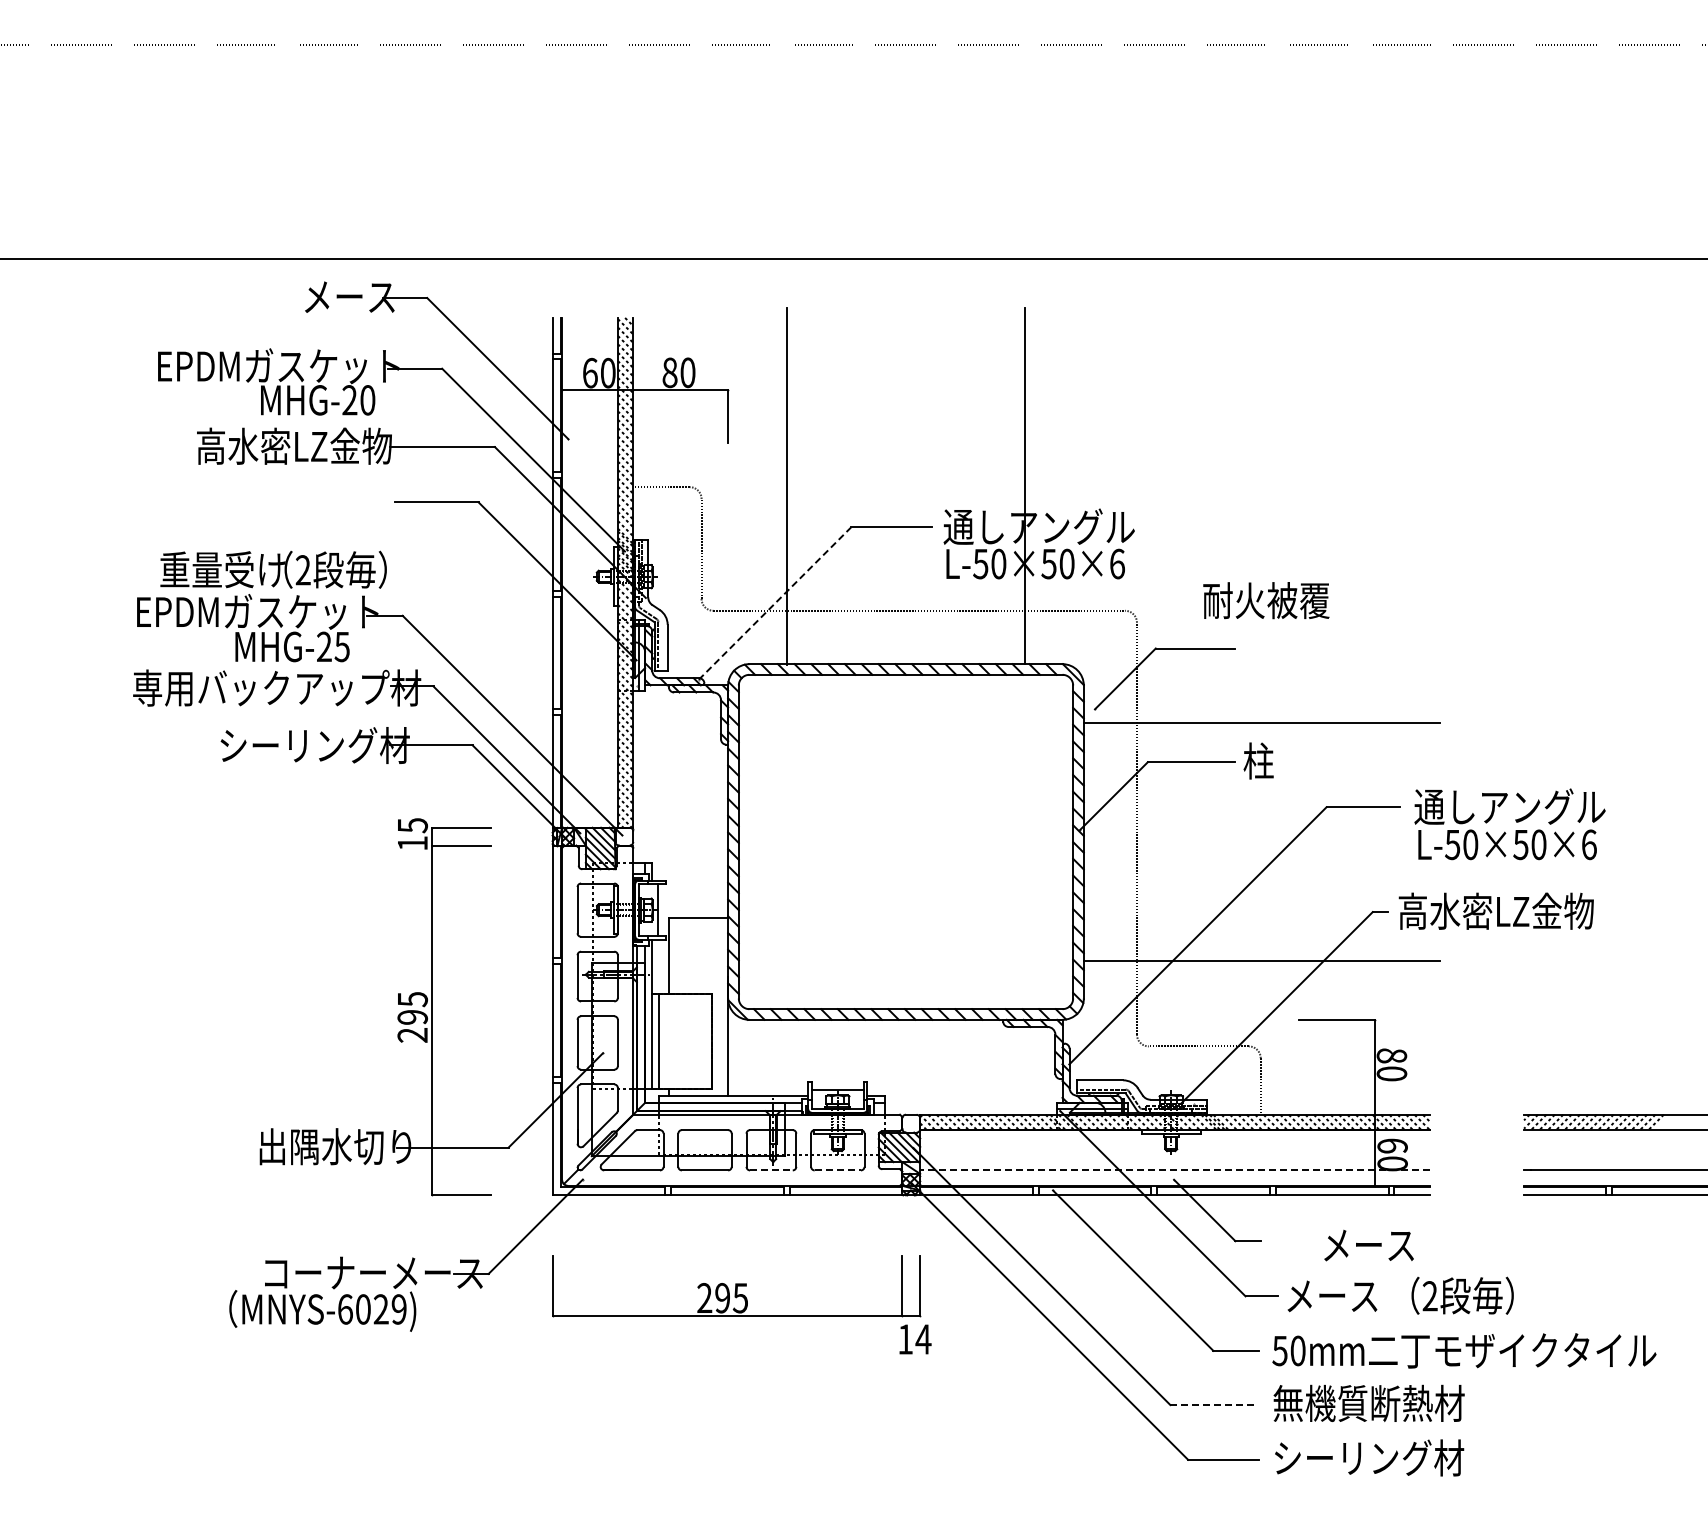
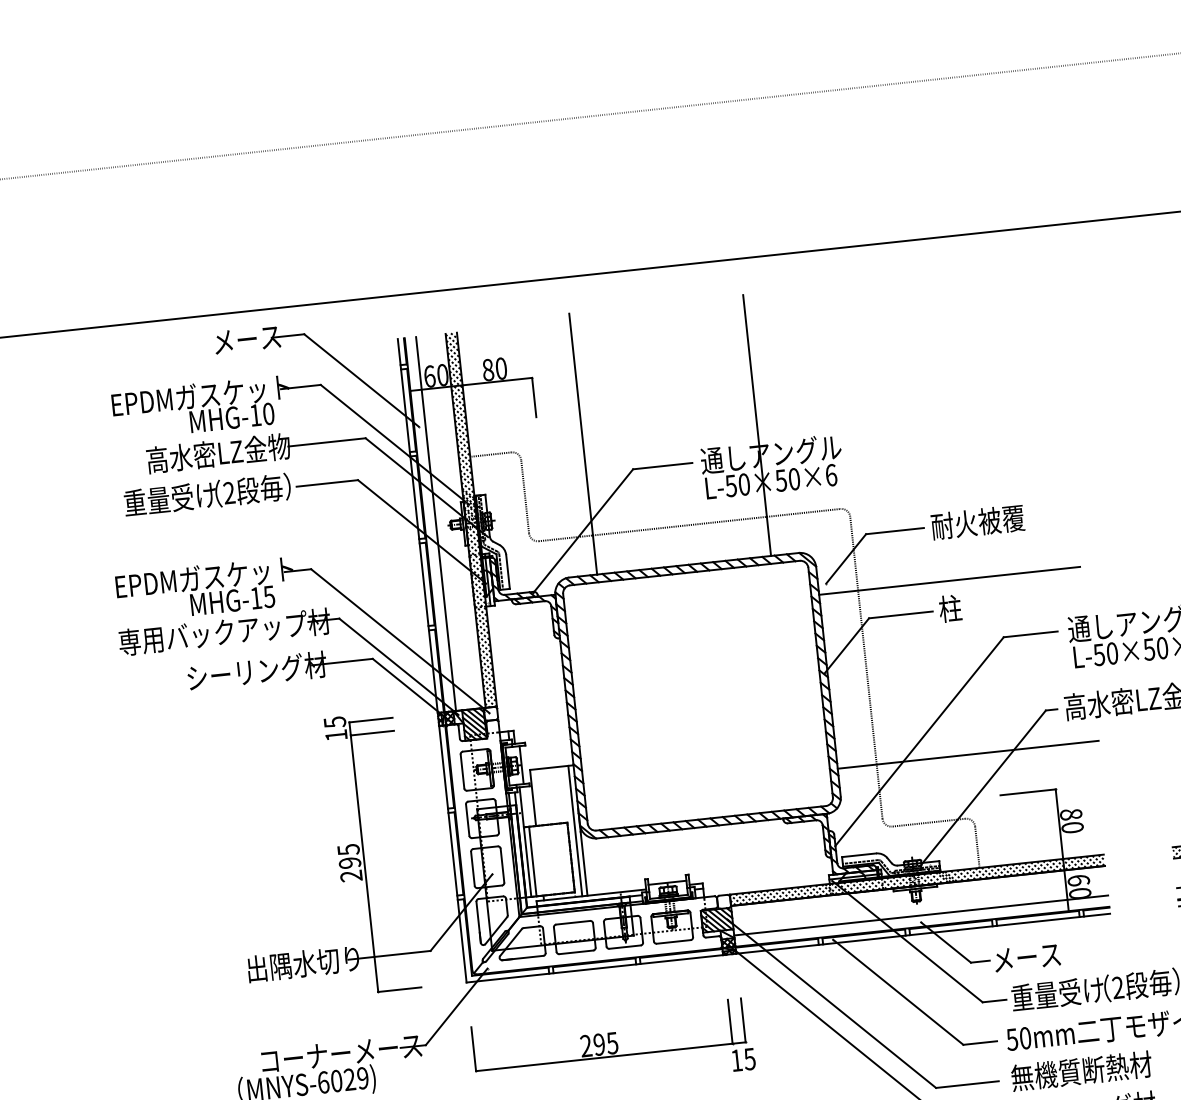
text: (349, 400) -> (255, 415), MHG-20 -> MHG-10
text: (273, 569) -> (207, 494), moved
line: (577, 572) -> (435, 523), added
text: (1266, 600) -> (978, 522), moved
line: (774, 603) -> (582, 531), dashed -> solid
text: (324, 646) -> (256, 597), MHG-25 -> MHG-15
line: (721, 1006) -> (575, 830), added
line: (771, 1170) -> (625, 947), dashed -> solid
line: (838, 1170) -> (674, 941), dashed -> solid
line: (1175, 1170) -> (921, 915), dashed -> solid
text: (1368, 1245) -> (1026, 957), moved
text: (1347, 1295) -> (1057, 993), メース -> 重量受け
text: (923, 1339) -> (749, 1059), 14 -> 15
line: (1213, 1405) -> (967, 1084), dashed -> solid

